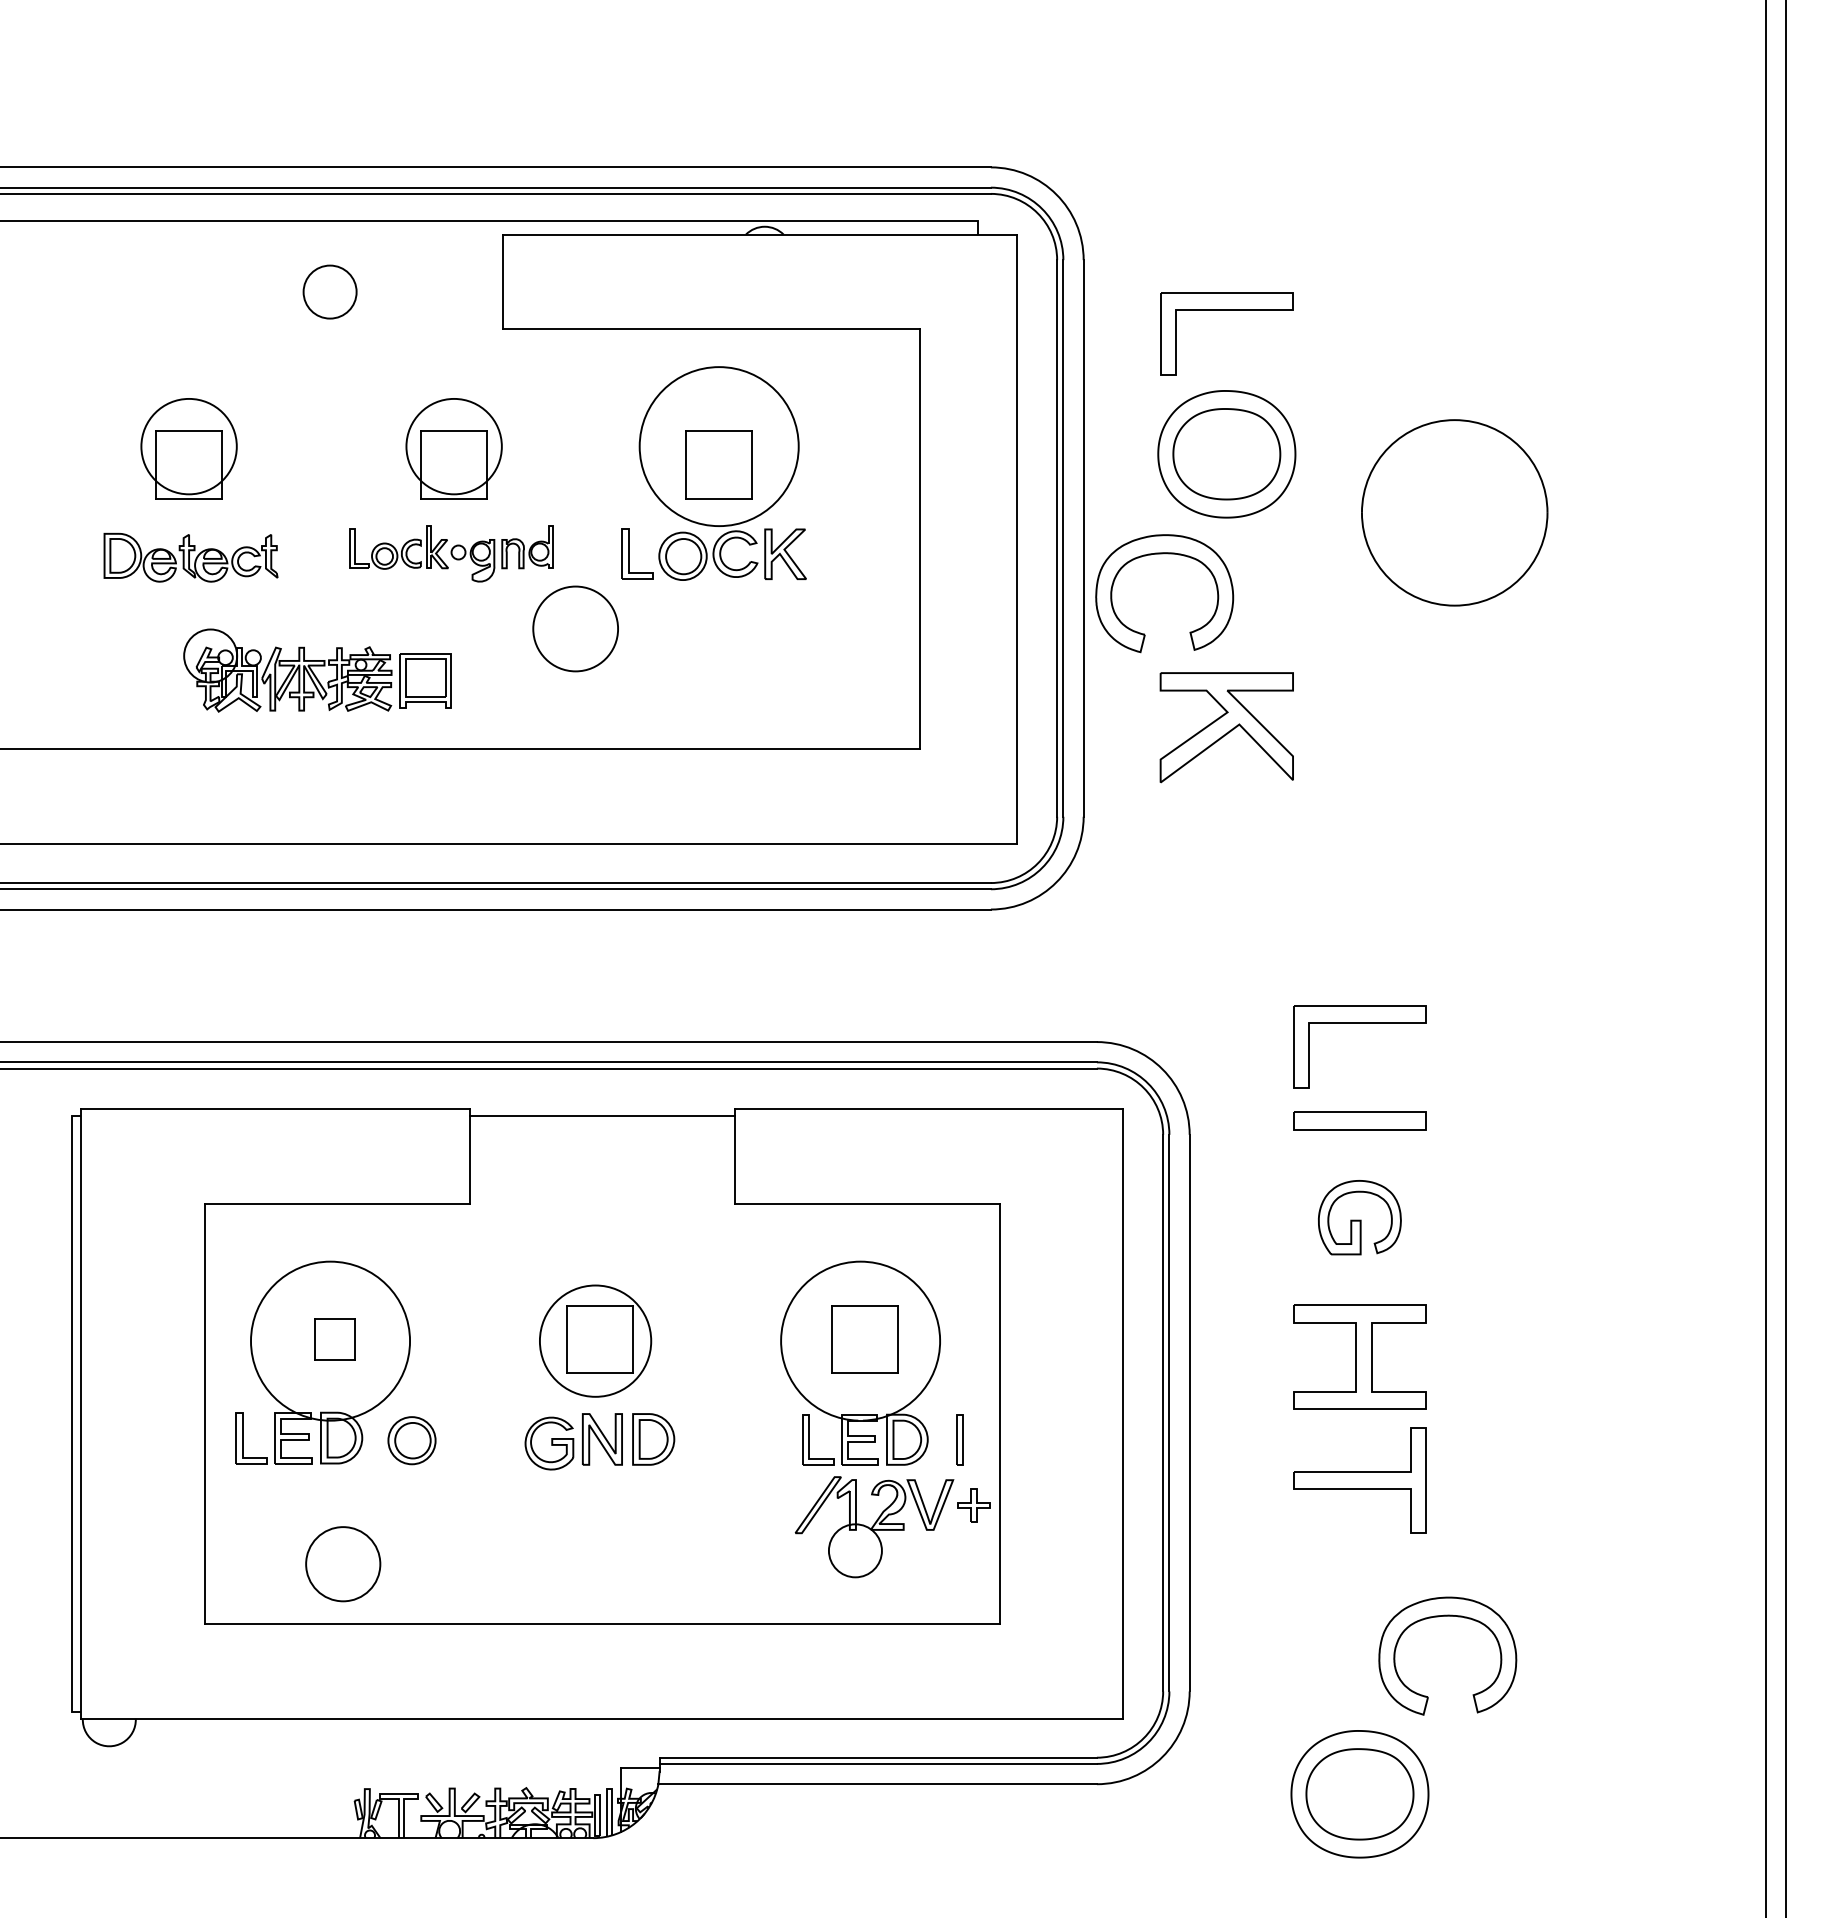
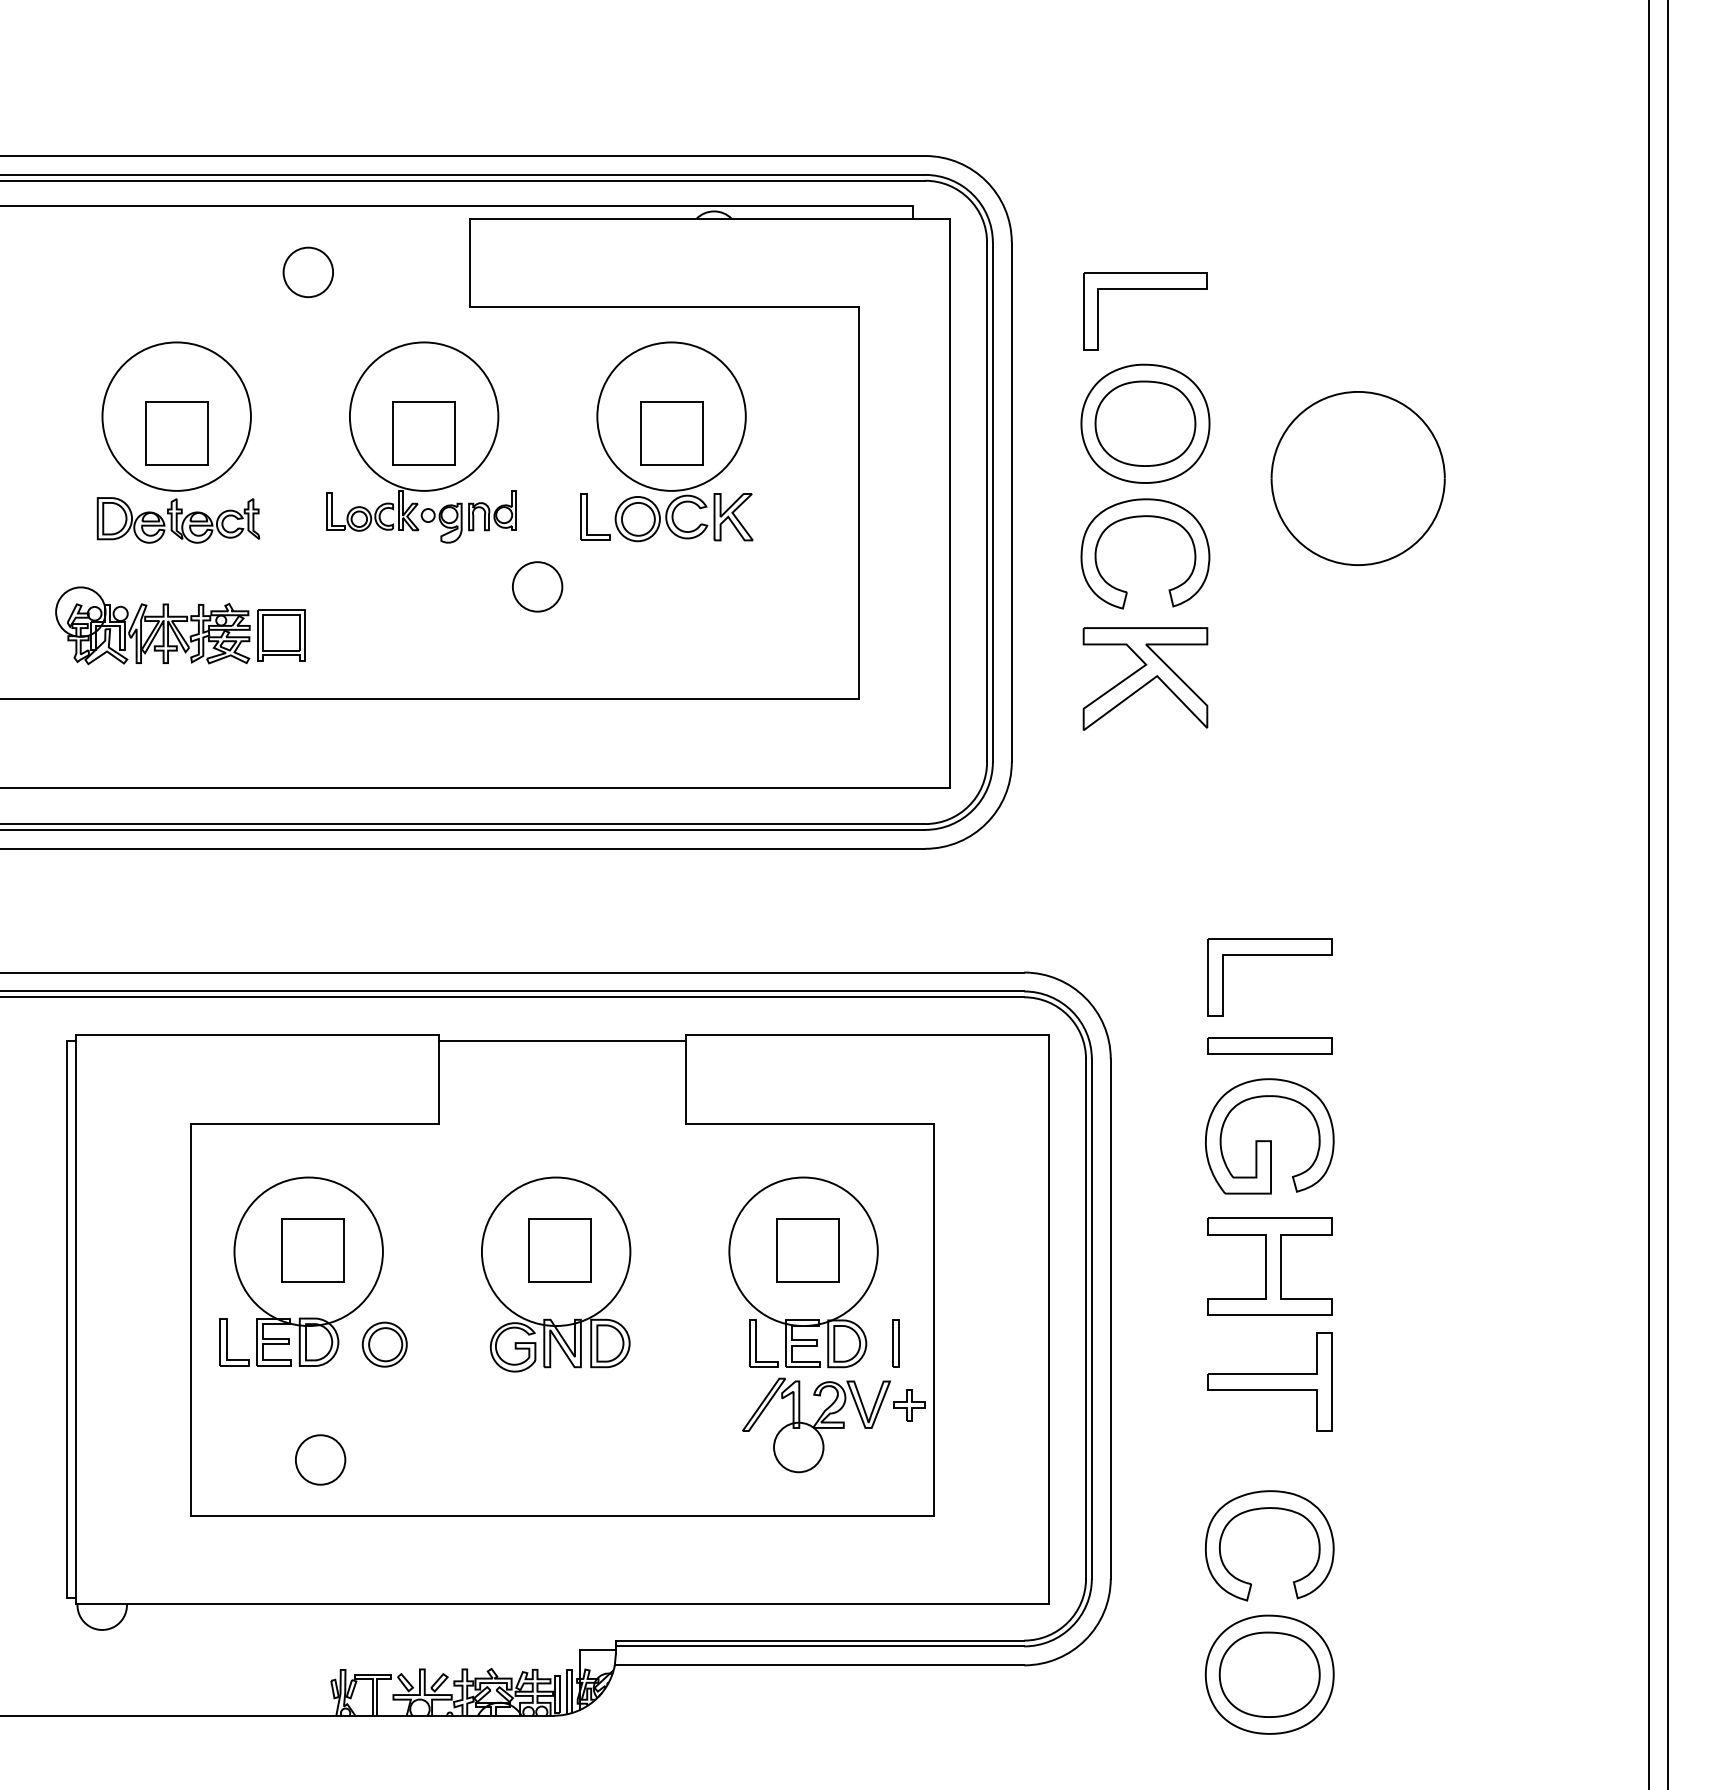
circle: (188, 446) -> (176, 416), size x1.67
circle: (453, 446) -> (423, 416), size x1.67
part: (1163, 554) -> (1144, 517), moved
circle: (575, 628) -> (537, 586), size x0.62
part: (317, 670) -> (180, 625), moved
part: (1359, 1217) -> (1269, 1136), size x1.67
part: (334, 1339) -> (312, 1250), size x1.67
circle: (594, 1340) -> (555, 1251), size x1.43
circle: (343, 1563) -> (320, 1459), size x0.71
part: (1443, 1617) -> (1265, 1509), moved

